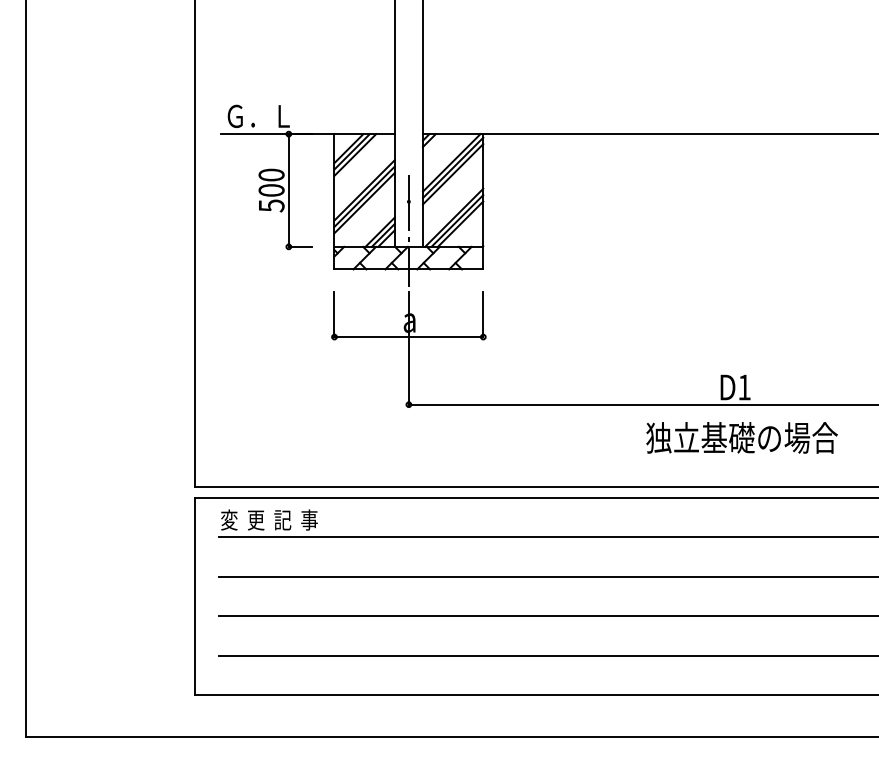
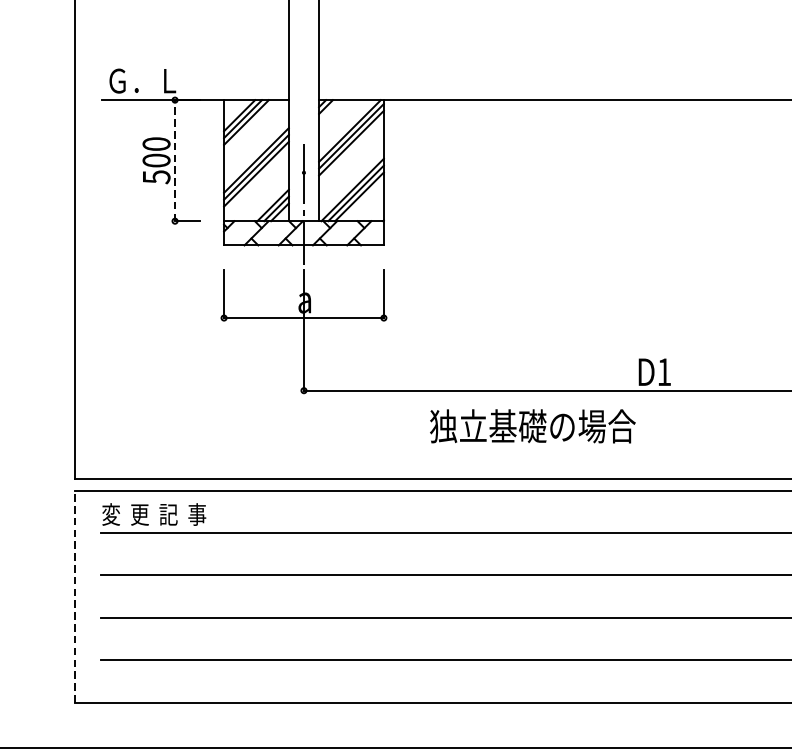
line: (288, 190) -> (174, 160), solid -> dashed
text: (741, 437) -> (532, 425), moved
line: (195, 596) -> (74, 596), solid -> dashed

